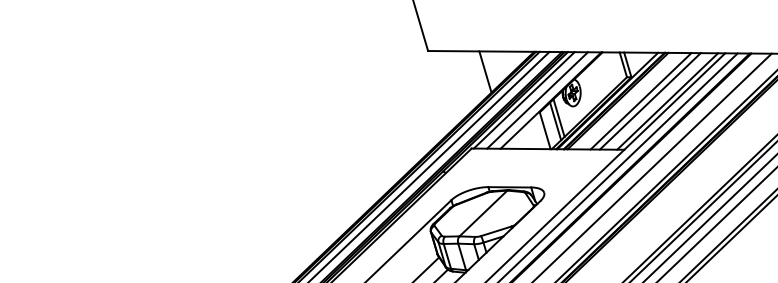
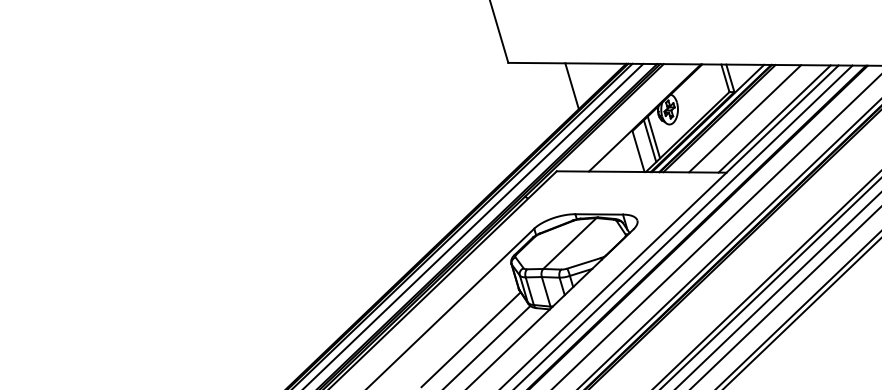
line: (524, 100) -> (615, 117), removed
line: (537, 100) -> (629, 117), removed
line: (650, 101) -> (755, 118), removed

